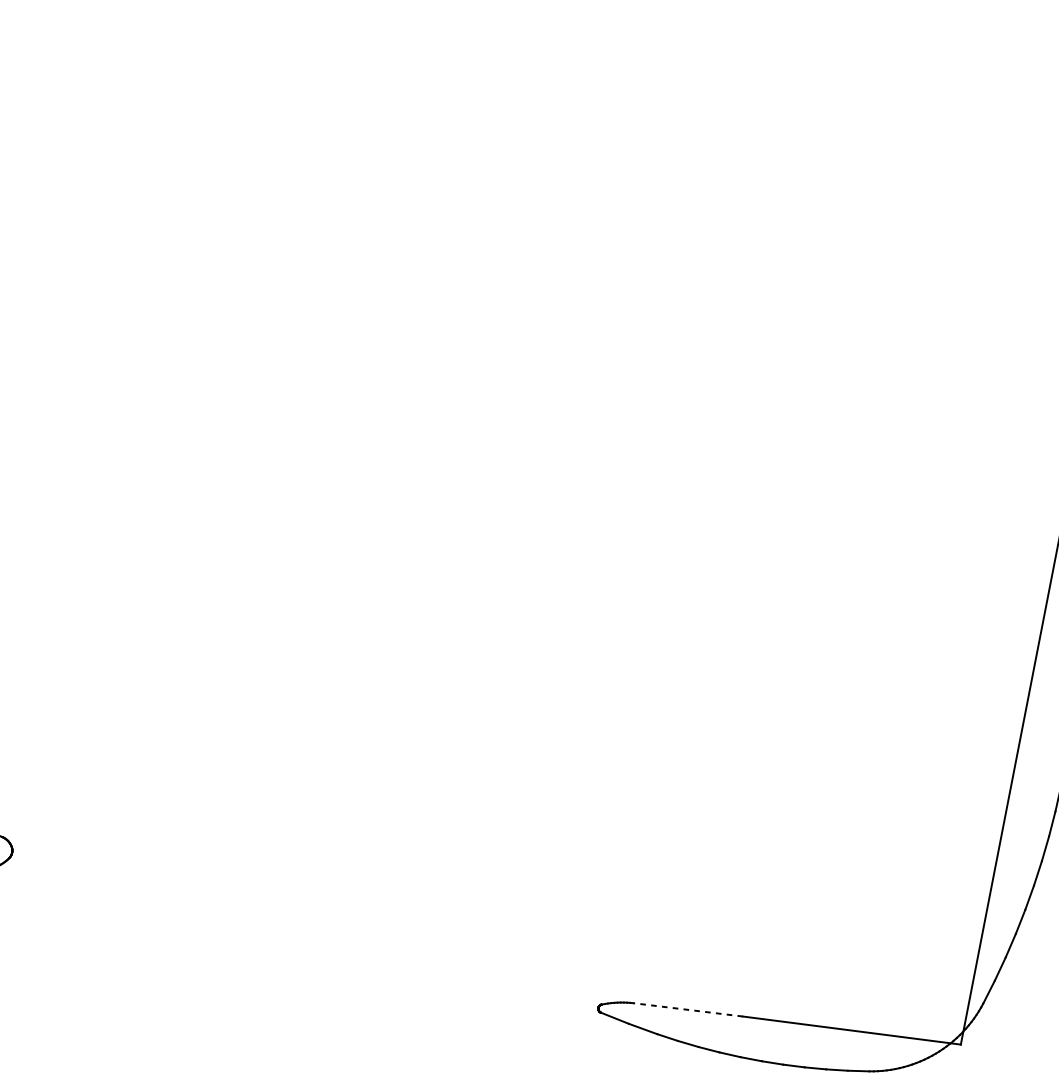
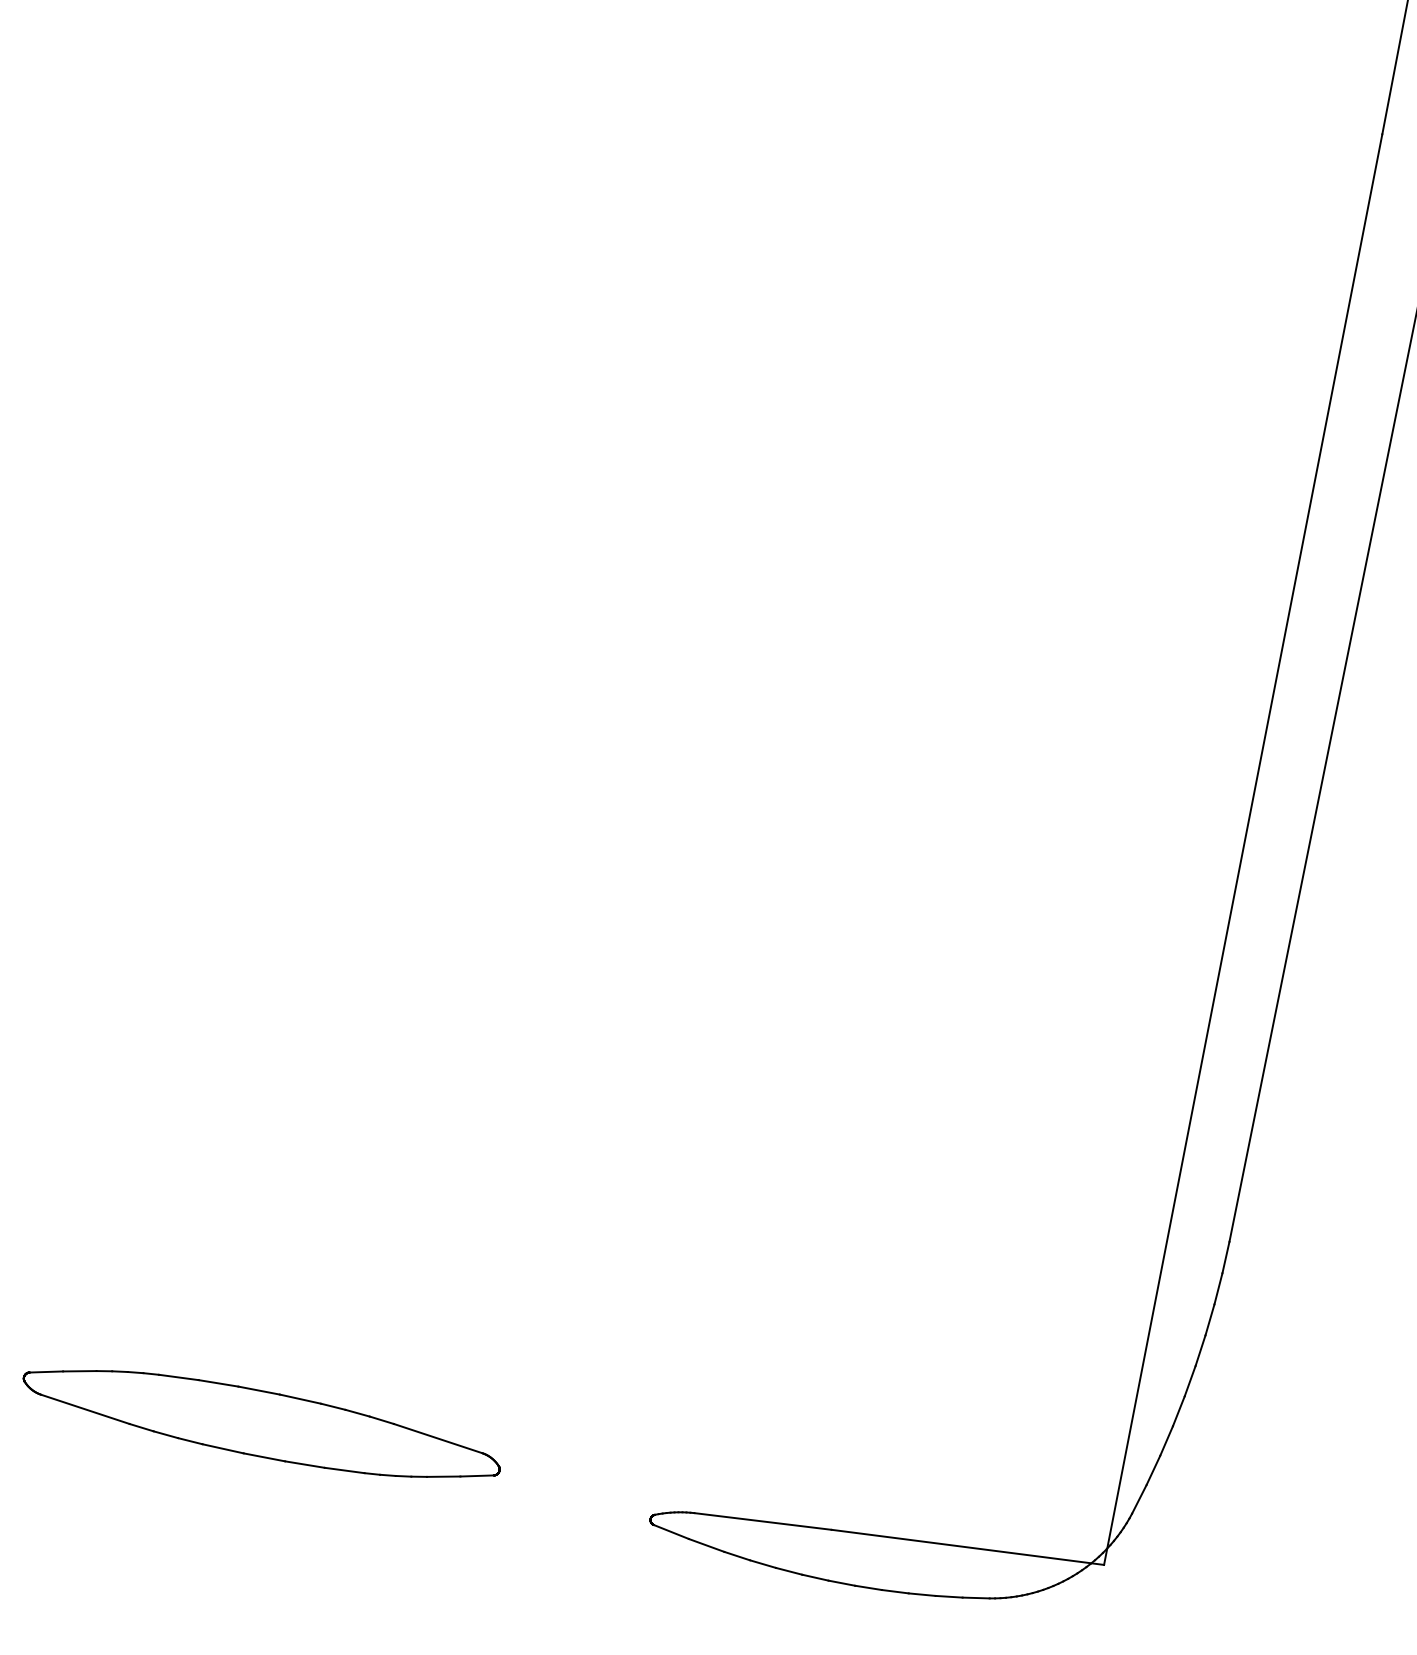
part: (287, 931) -> (261, 1423), added
line: (687, 1009) -> (762, 1521), dashed -> solid

